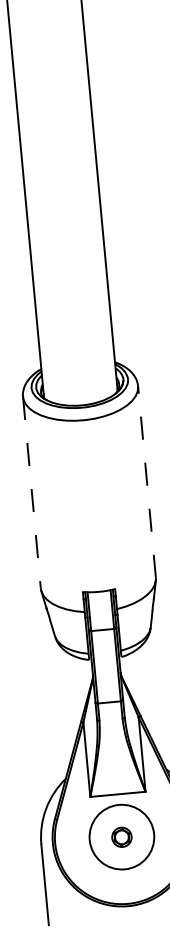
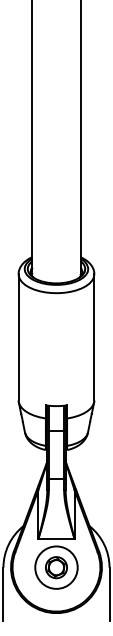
line: (147, 480) -> (94, 336), dashed -> solid
line: (31, 492) -> (18, 337), dashed -> solid
part: (121, 836) -> (56, 567), size x1.67

